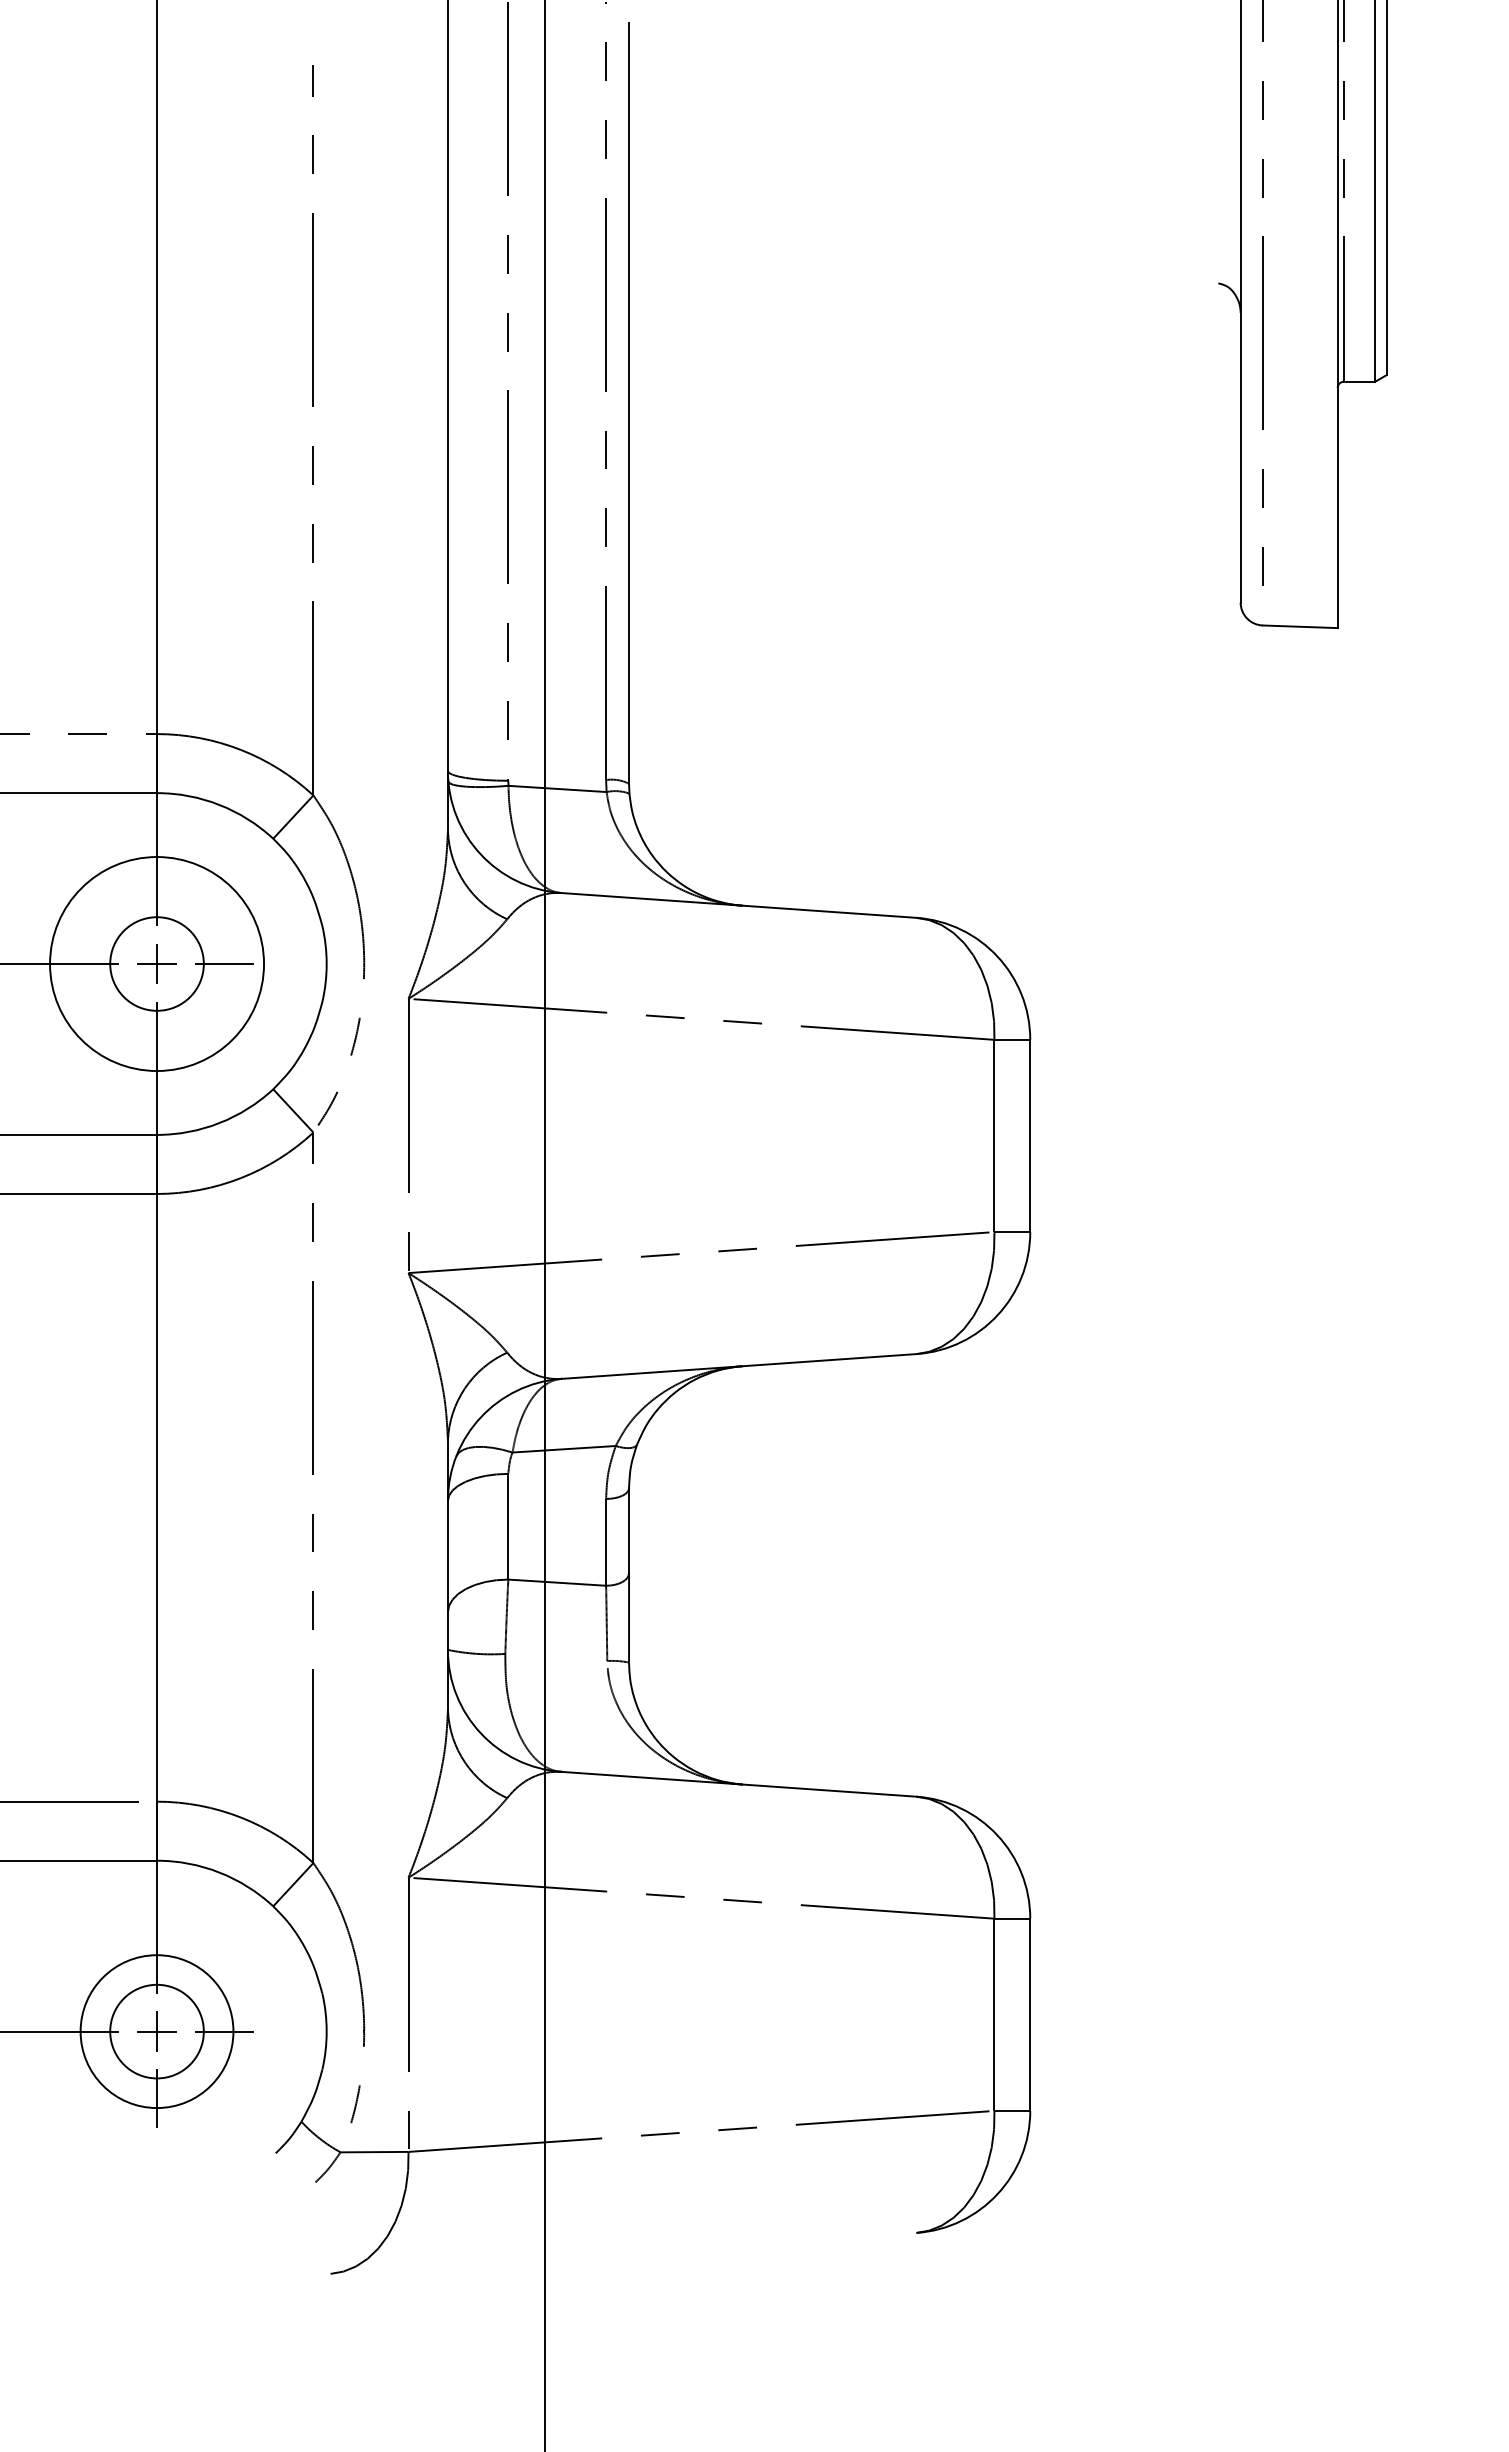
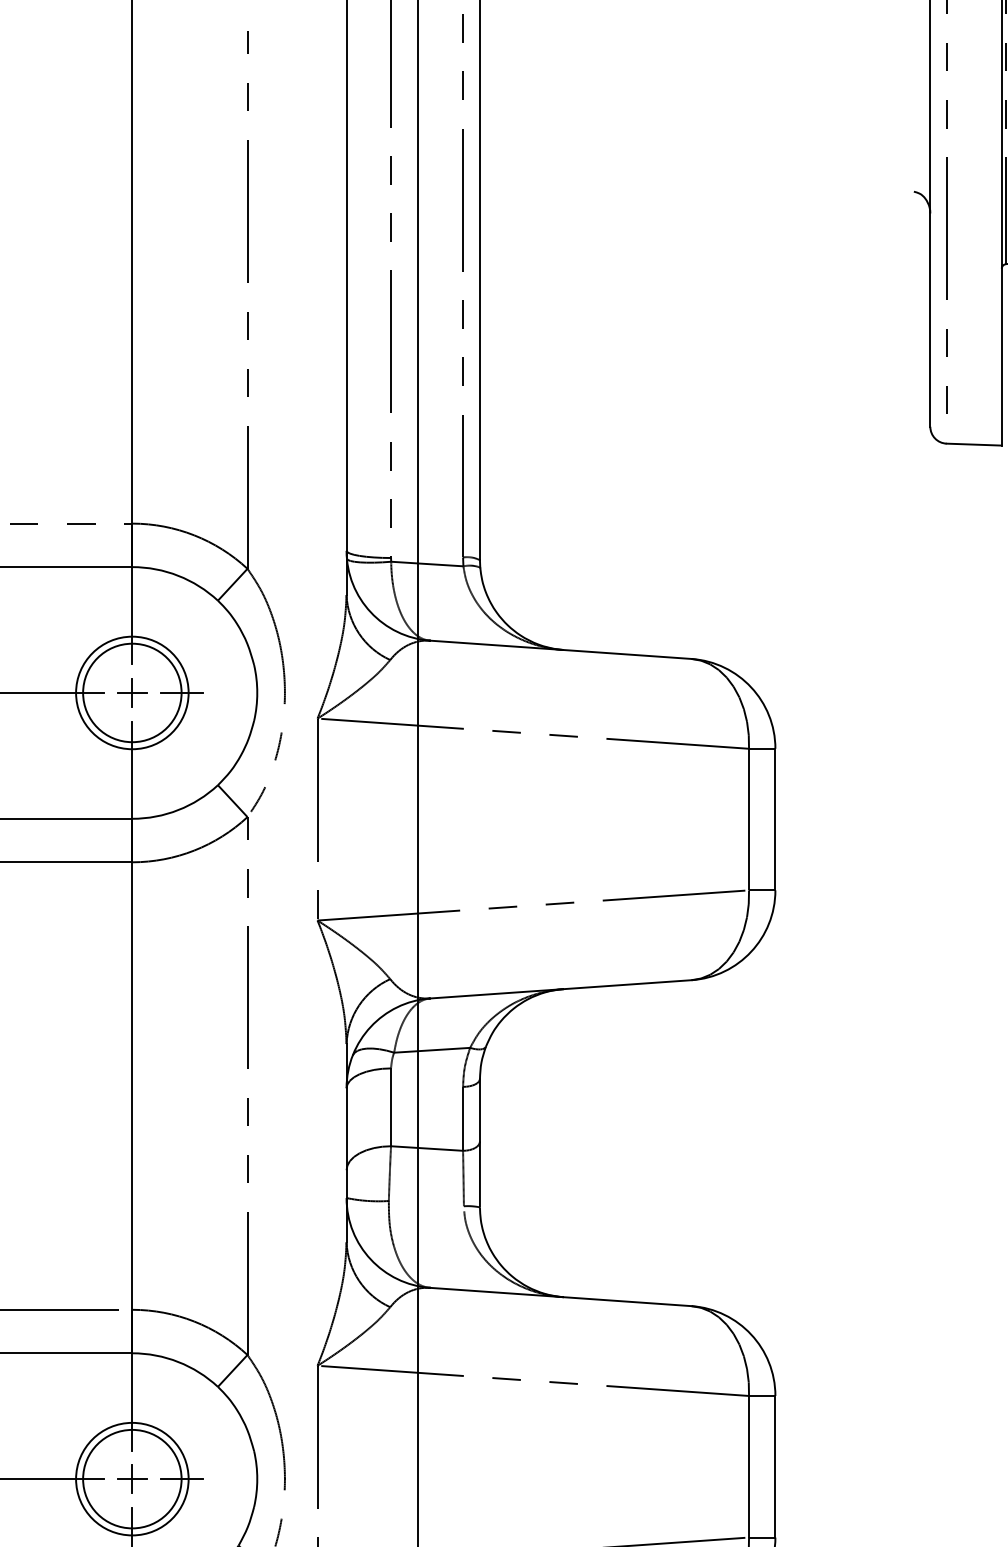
circle: (156, 963) -> (131, 692), size x0.71
circle: (156, 963) -> (131, 692), size x1.43
circle: (156, 2031) -> (131, 1479), size x1.43

